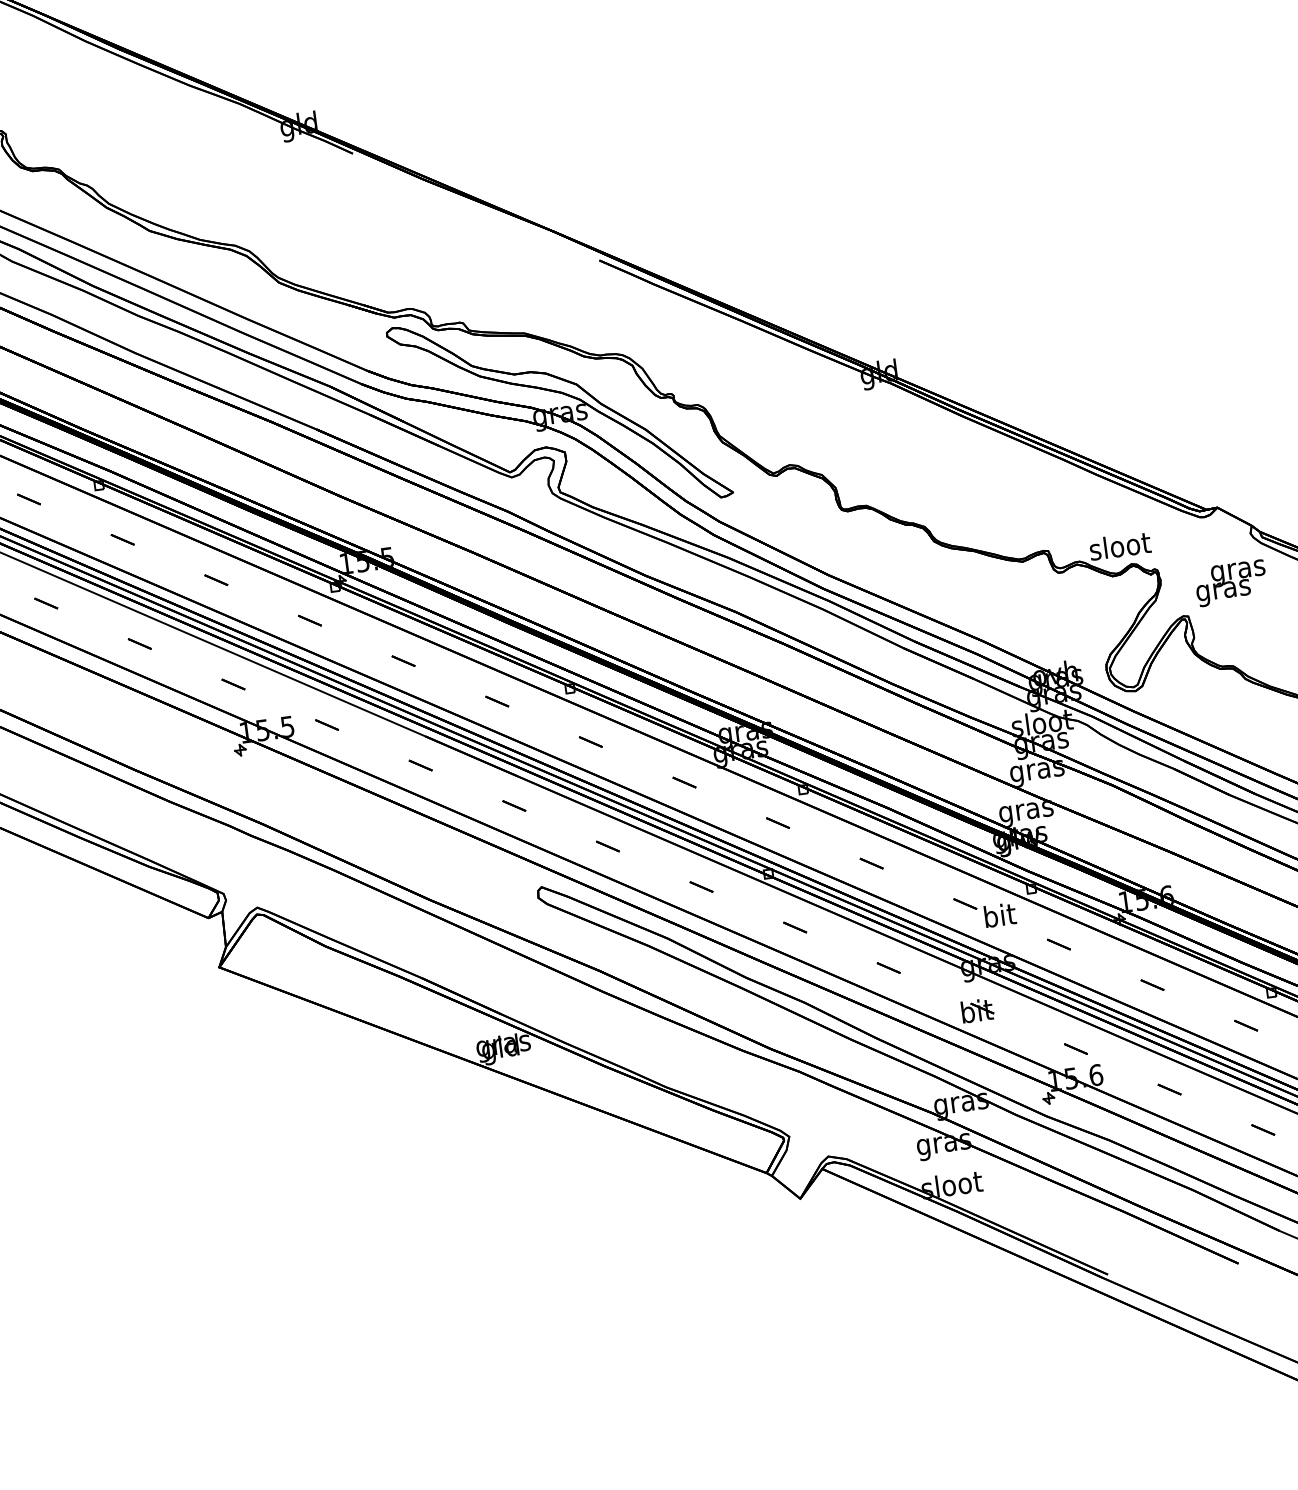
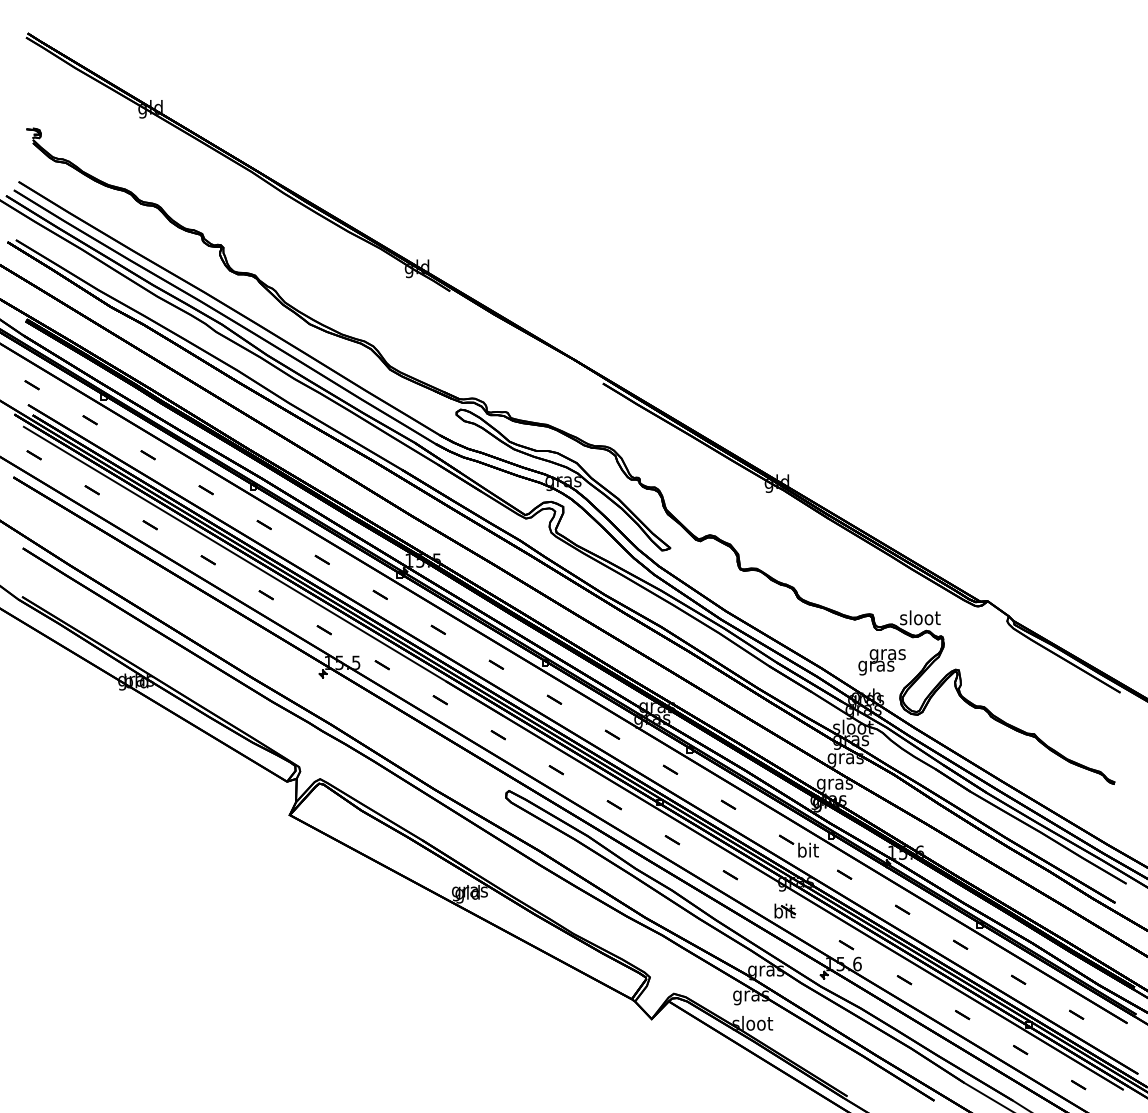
text: (1230, 583) -> (881, 662), moved

